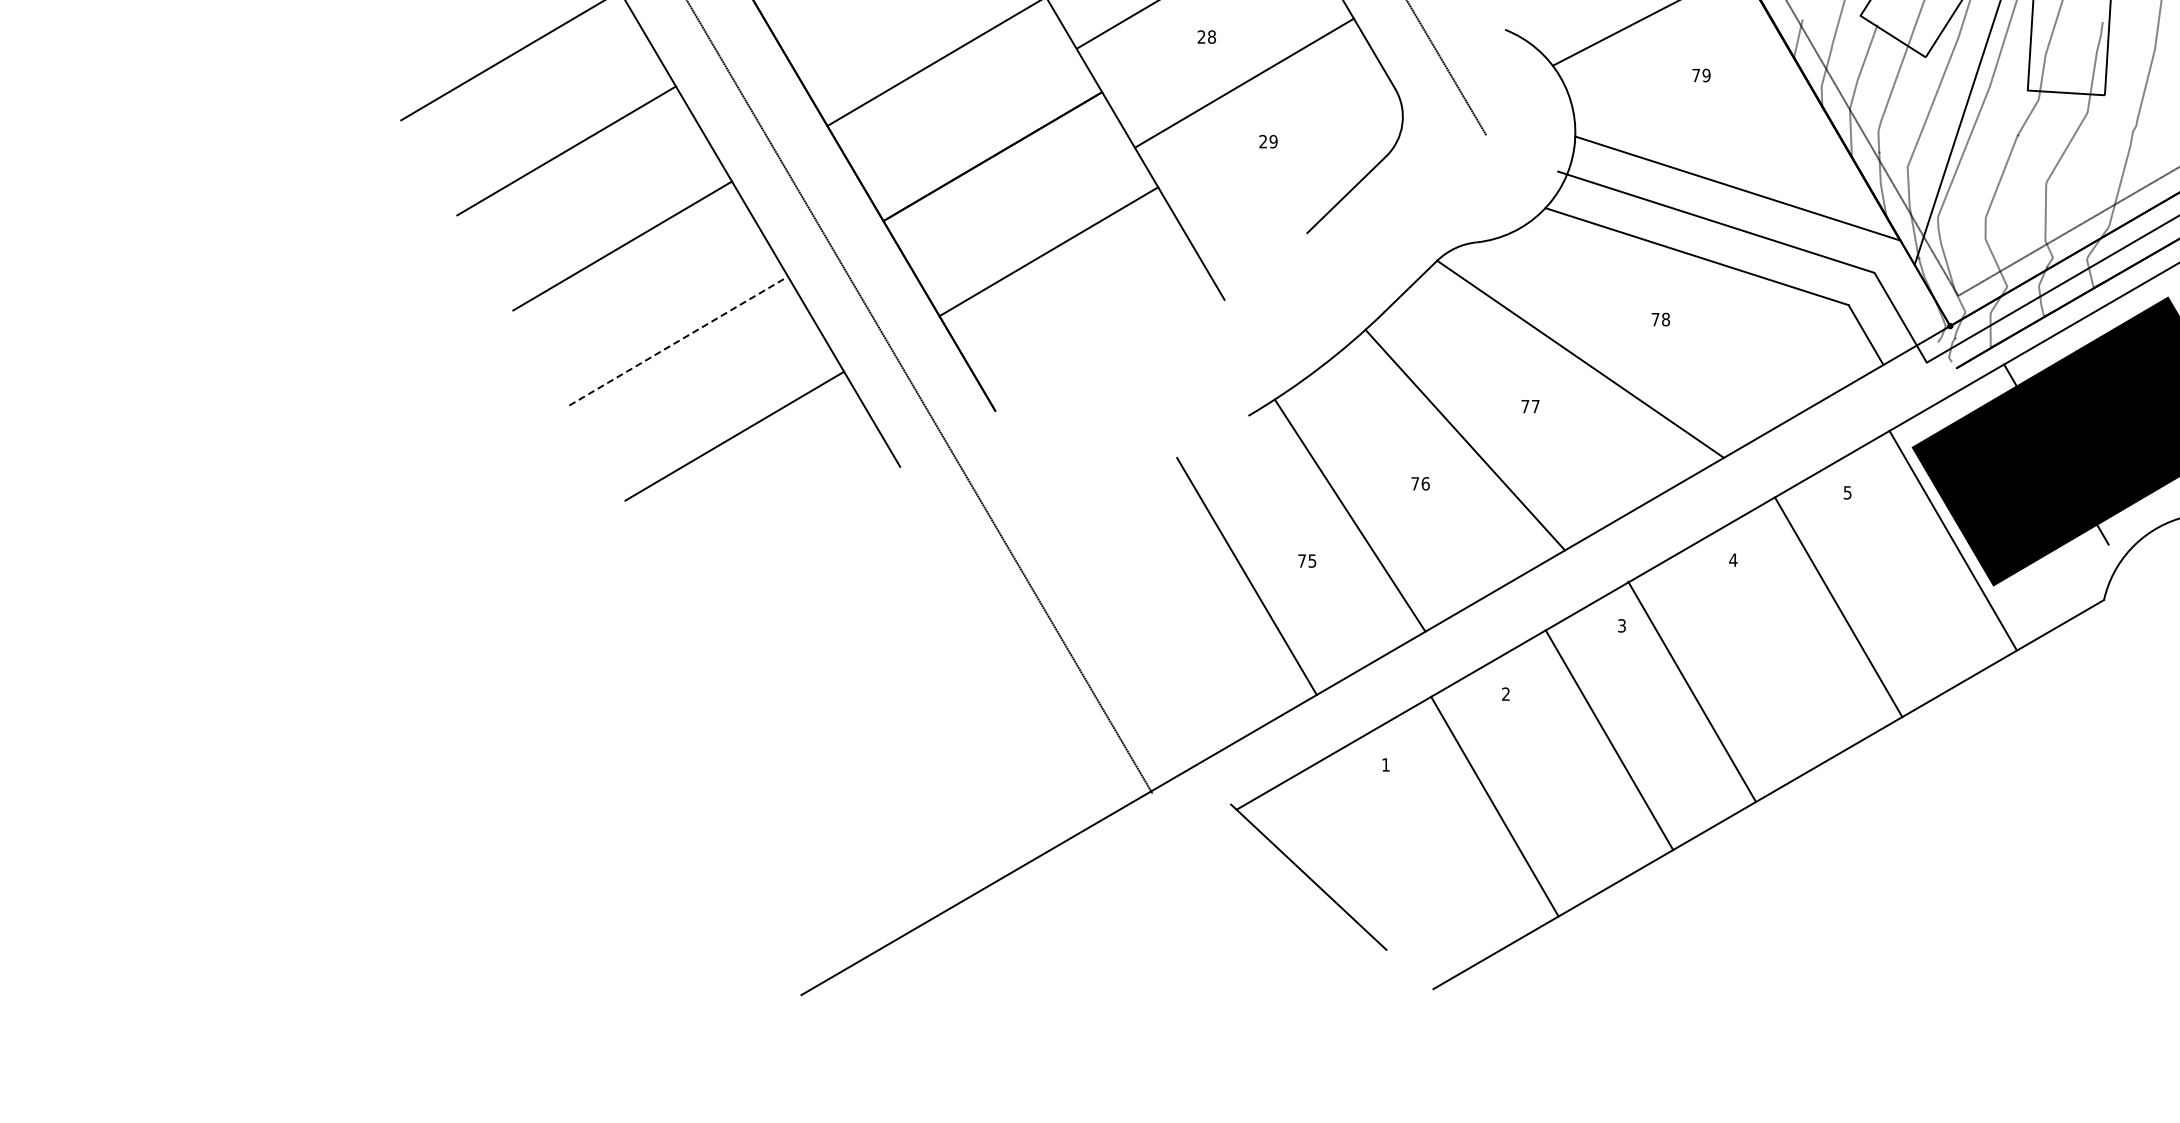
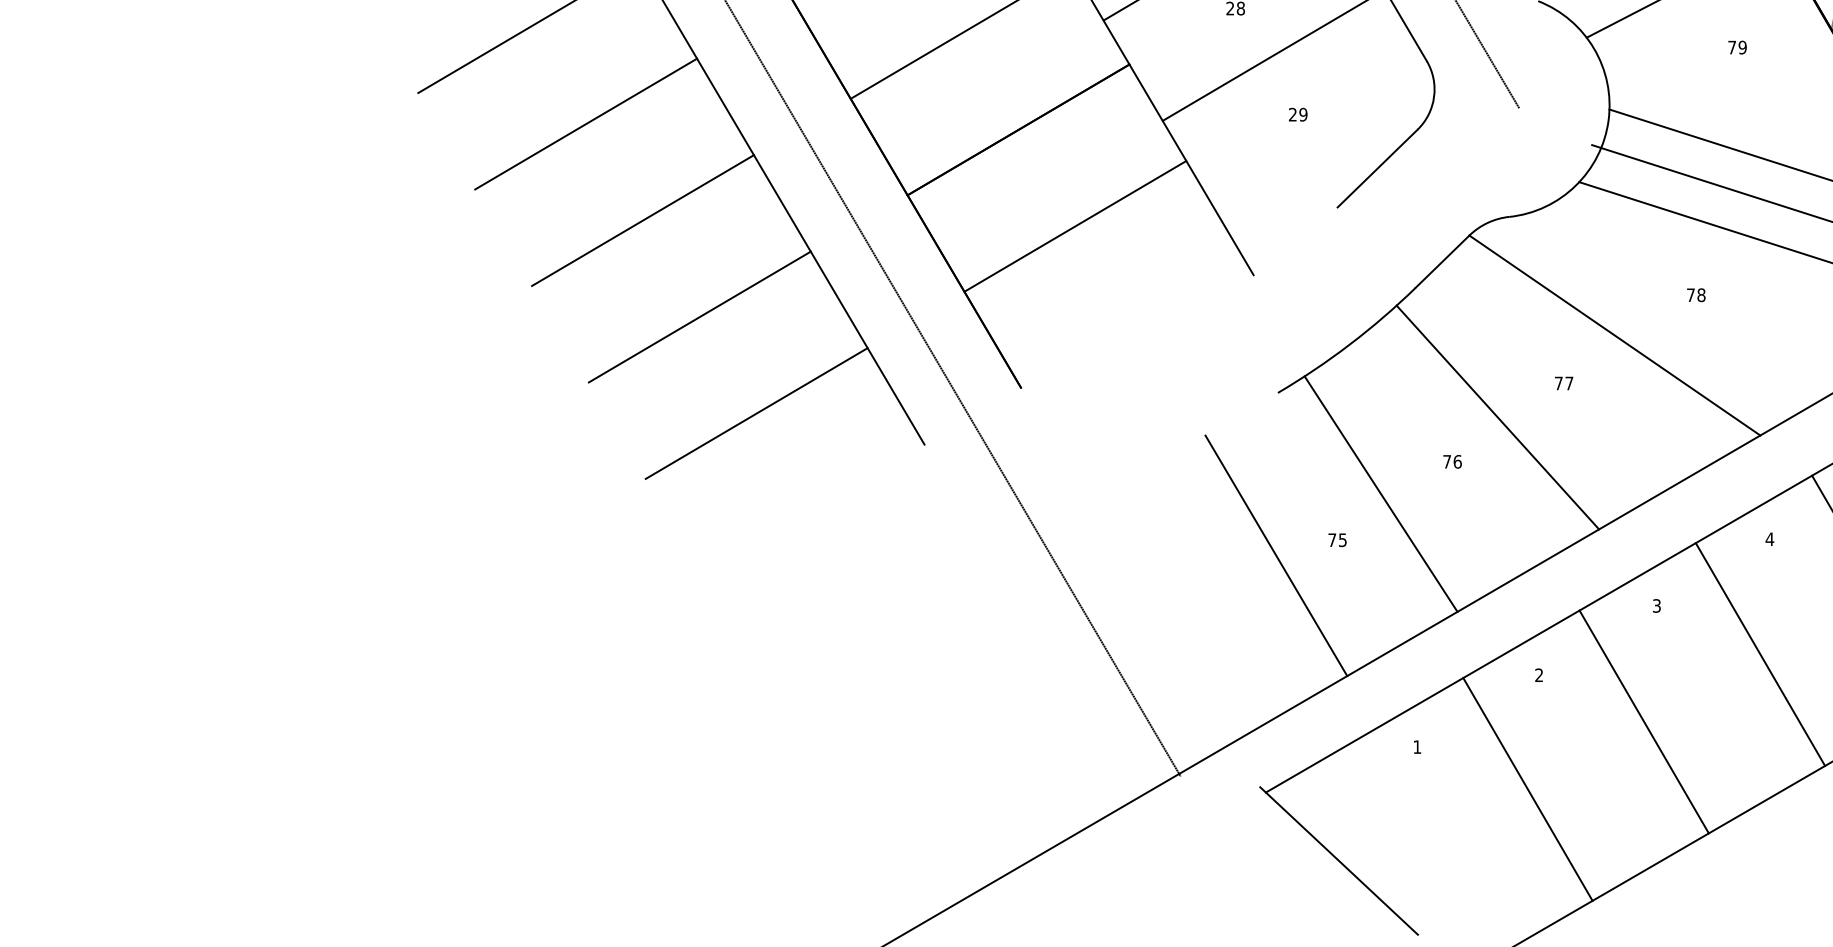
line: (678, 341) -> (699, 317), dashed -> solid
line: (1691, 691) -> (1759, 654), moved

